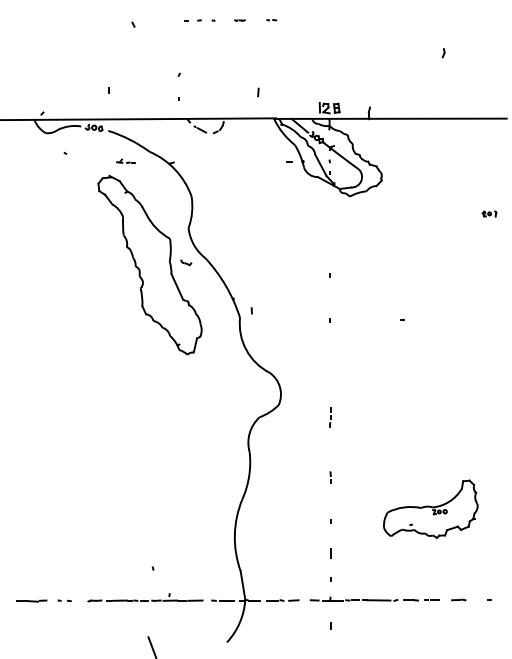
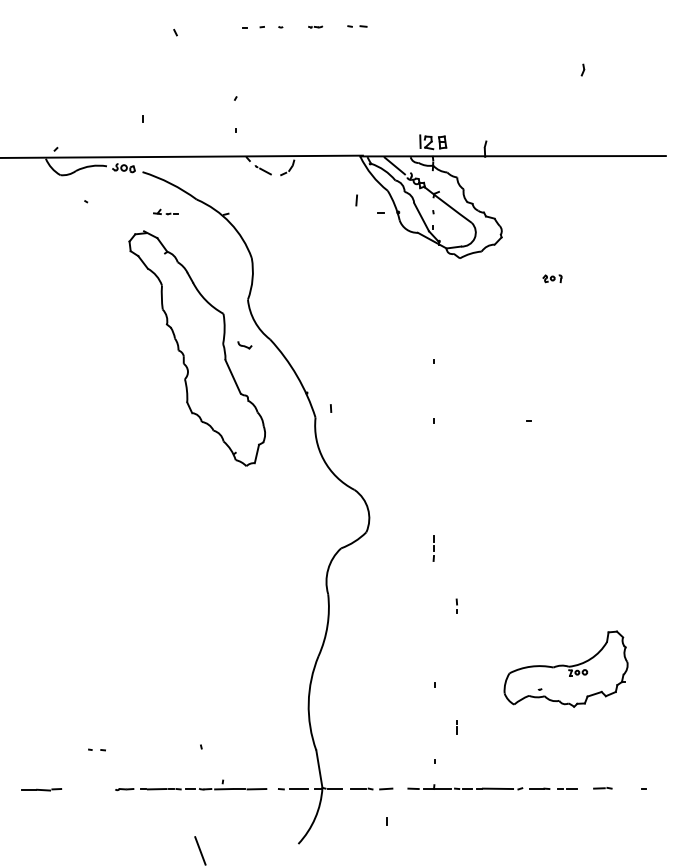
part: (271, 20) -> (356, 27), size x1.6
line: (258, 92) -> (356, 200), moved
part: (489, 213) -> (552, 278), moved
line: (330, 476) -> (456, 605), moved
part: (330, 553) -> (456, 727), moved
part: (64, 600) -> (96, 749), moved
line: (330, 625) -> (387, 820), moved

